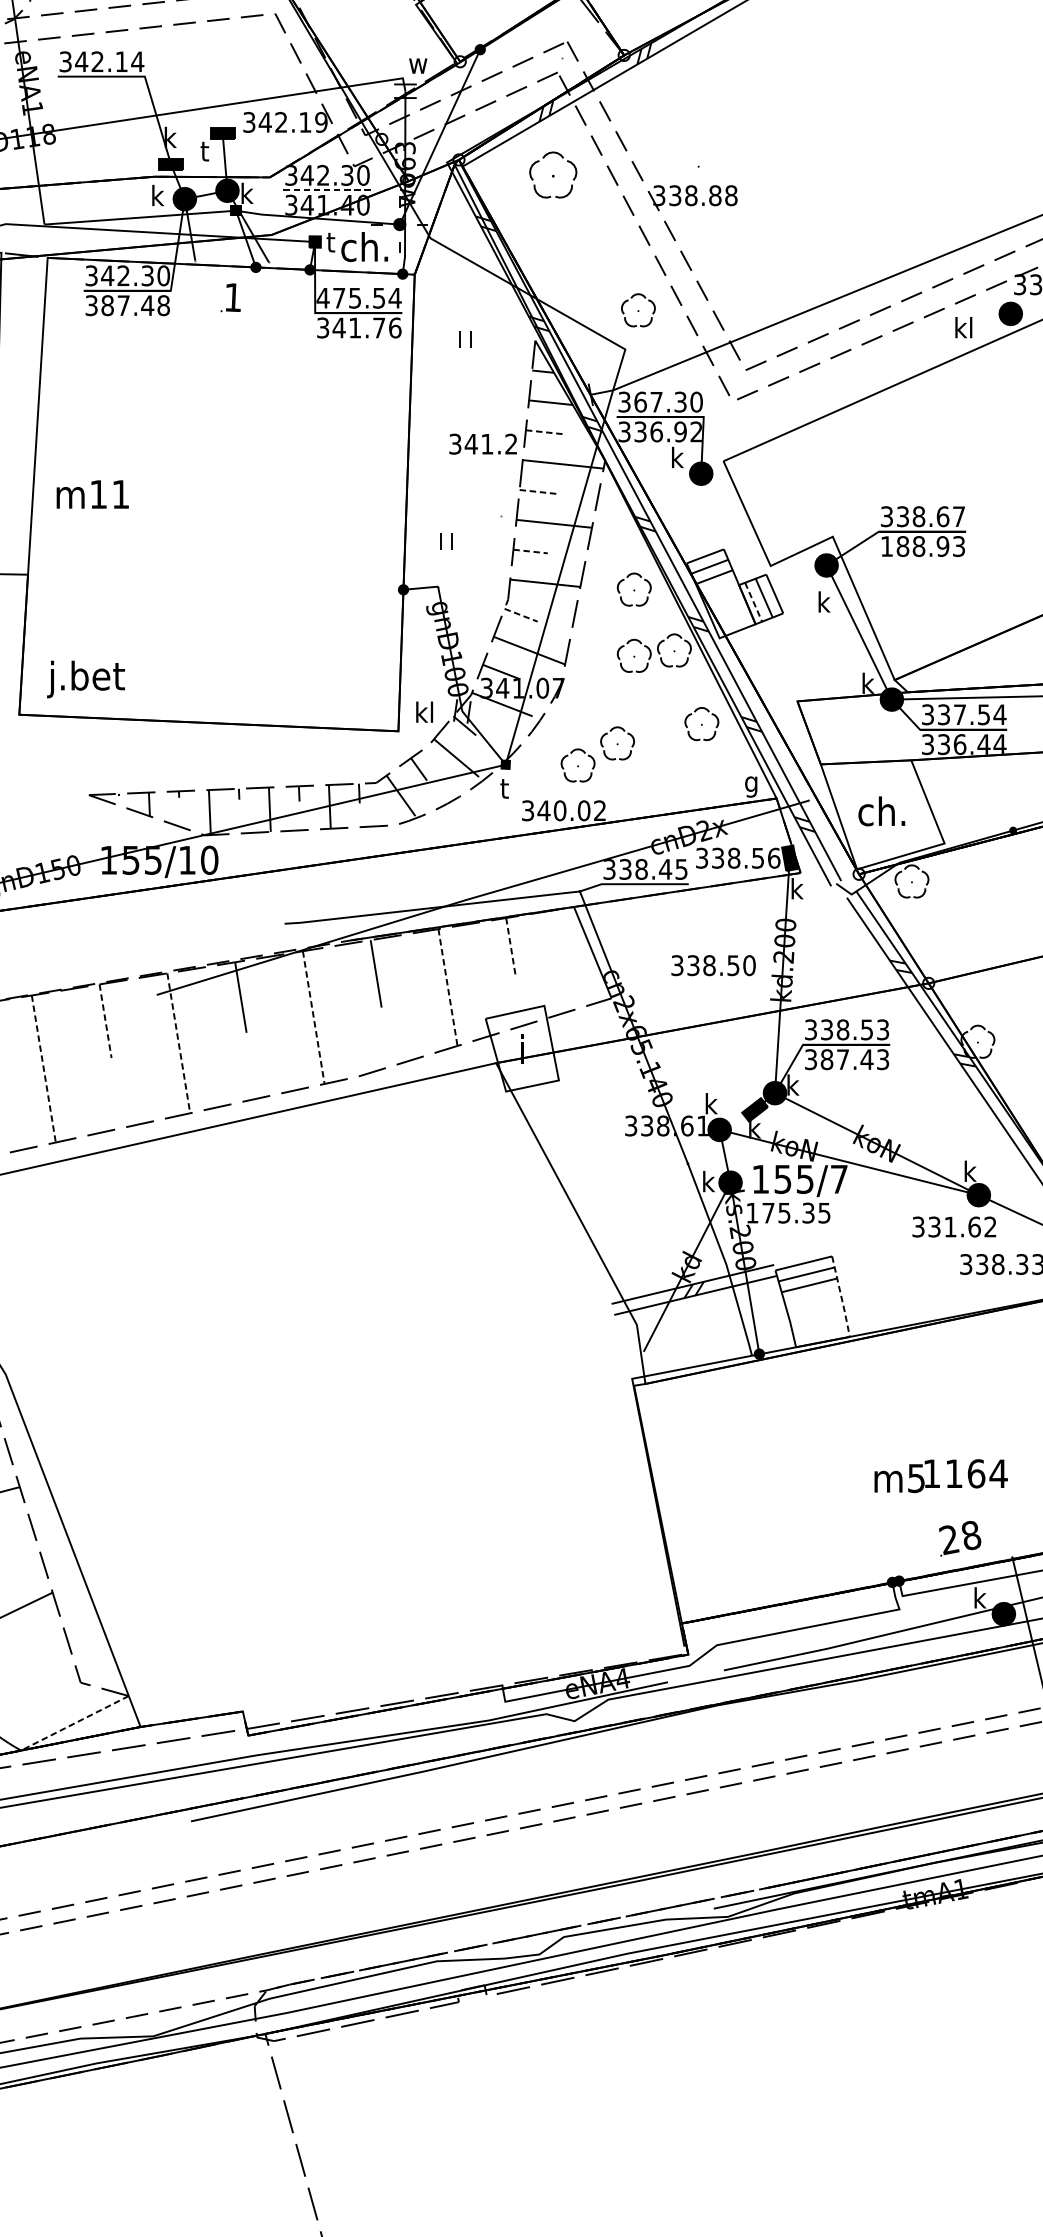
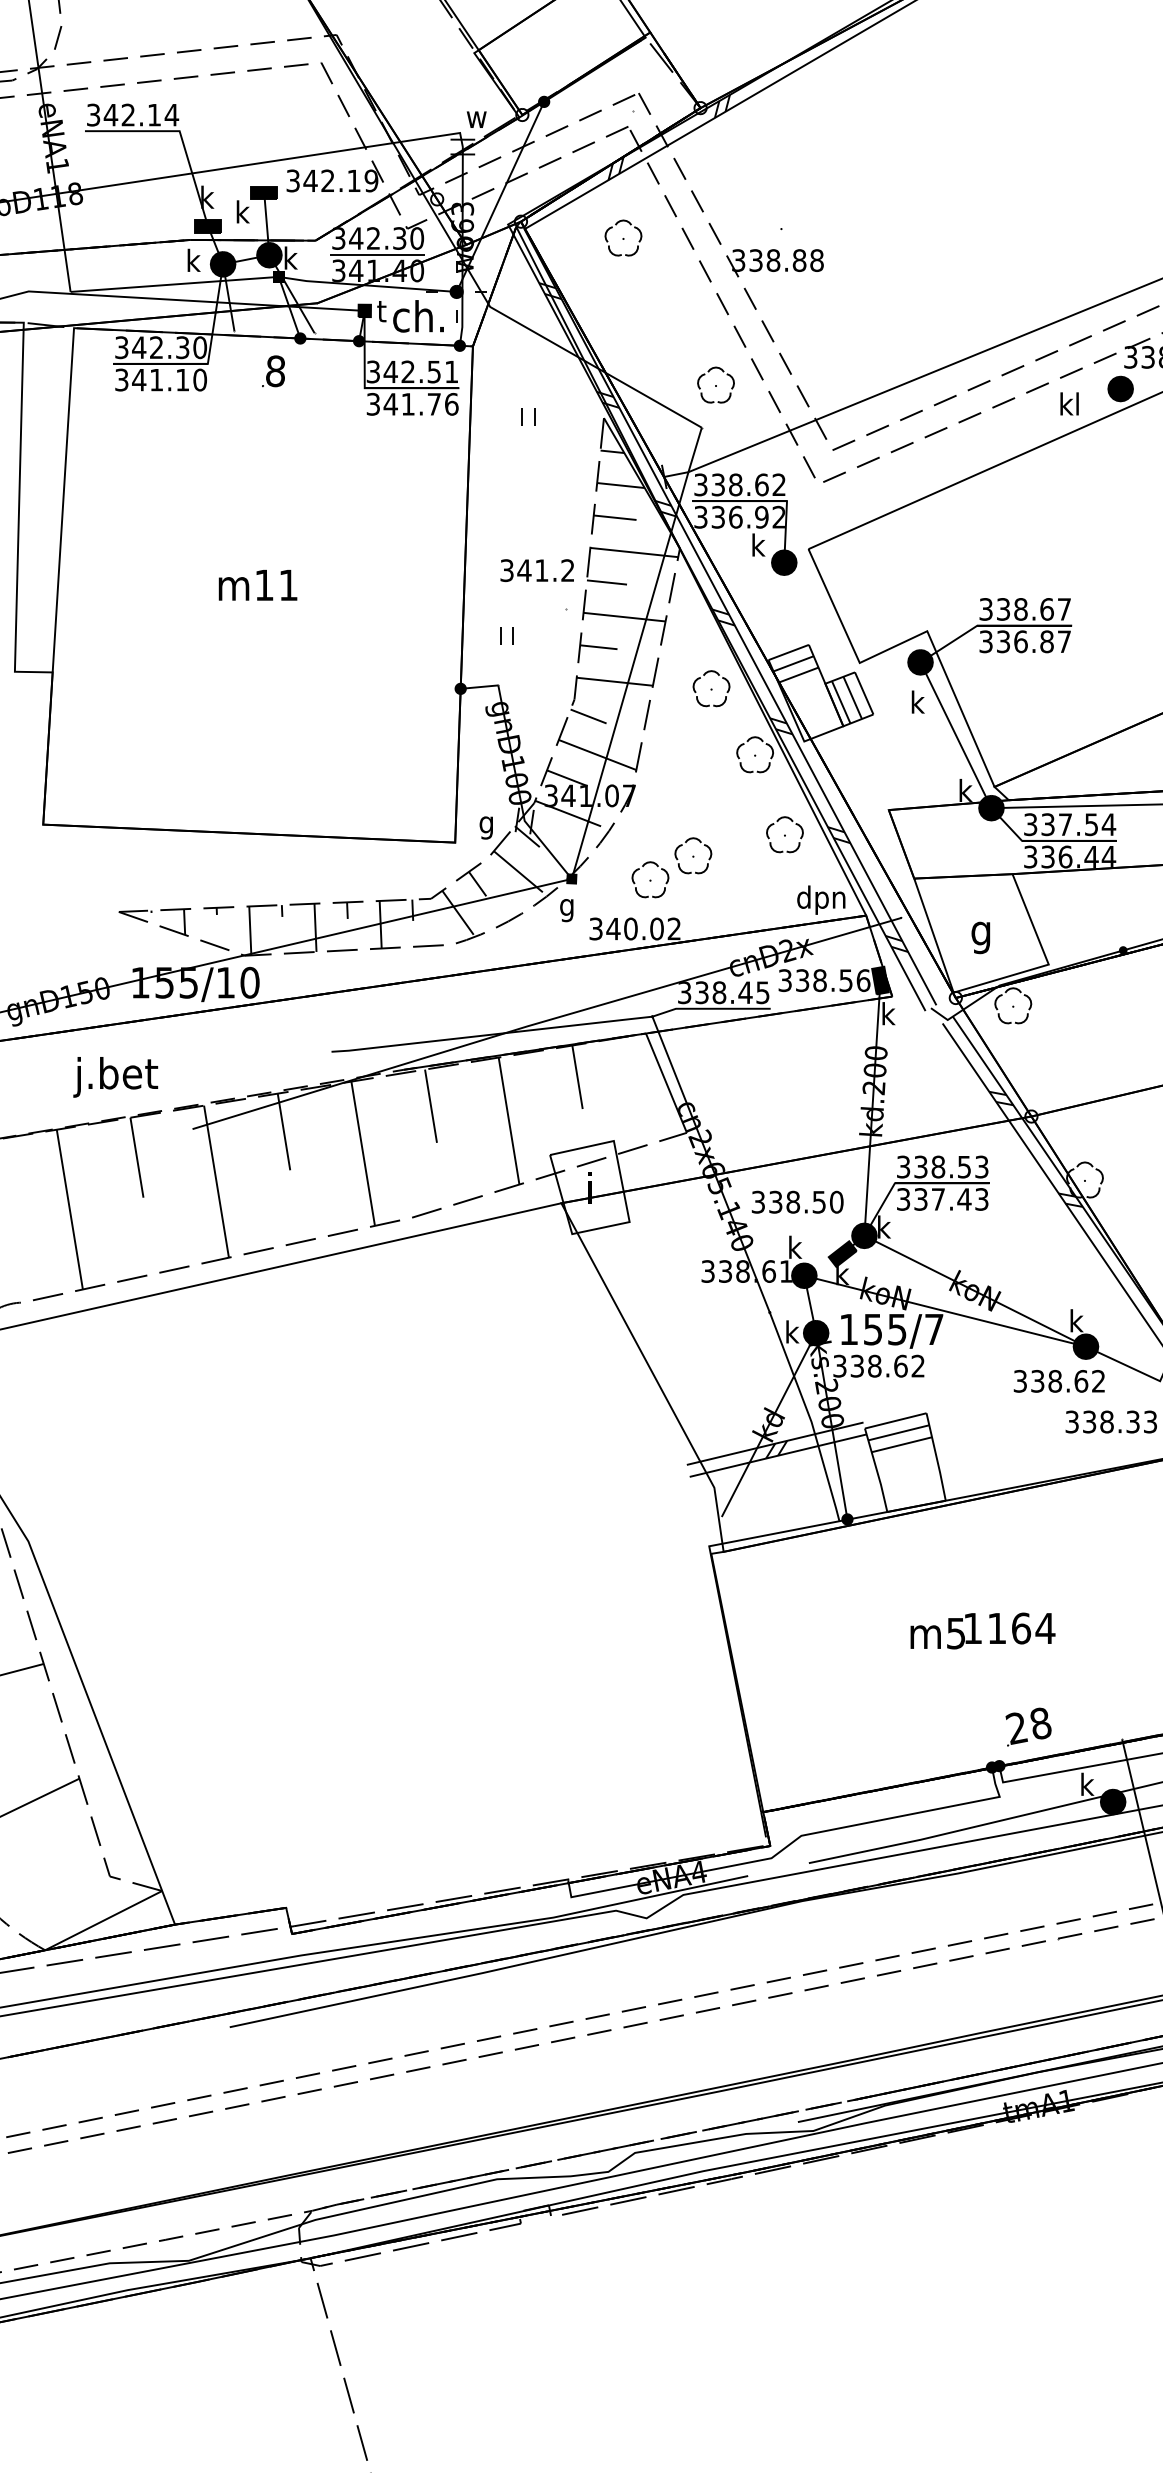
text: (202, 150) -> (242, 211), t -> k
part: (553, 174) -> (623, 237), size x0.71
line: (327, 190) -> (378, 254), dashed -> solid
text: (233, 297) -> (275, 371), 1 -> 8
text: (359, 297) -> (412, 371), 475.54 -> 342.51
text: (135, 305) -> (169, 379), 387.48 -> 341.10
text: (668, 401) -> (748, 484), 367.30 -> 338.62
line: (545, 432) -> (615, 517), dashed -> solid
text: (482, 444) -> (536, 570), moved
line: (538, 491) -> (607, 582), dashed -> solid
text: (92, 494) -> (257, 585), moved
text: (922, 546) -> (1024, 641), 188.93 -> 336.87
line: (530, 551) -> (598, 647), dashed -> solid
line: (753, 602) -> (841, 702), dashed -> solid
line: (522, 615) -> (589, 716), dashed -> solid
part: (634, 655) -> (711, 760), removed
text: (85, 679) -> (115, 1077), moved
text: (424, 714) -> (483, 824), kl -> g
text: (735, 783) -> (821, 899), g -> dpn
text: (501, 791) -> (567, 908), t -> g
text: (881, 814) -> (980, 933), ch. -> g
line: (510, 947) -> (577, 1077), dashed -> solid
text: (713, 964) -> (797, 1201), moved
line: (448, 987) -> (509, 1121), dashed -> solid
line: (314, 1018) -> (363, 1154), dashed -> solid
line: (105, 1021) -> (136, 1157), dashed -> solid
line: (178, 1044) -> (216, 1182), dashed -> solid
text: (826, 1059) -> (920, 1199), 387.43 -> 337.43
line: (43, 1068) -> (69, 1209), dashed -> solid
text: (787, 1212) -> (878, 1365), 175.35 -> 338.62
text: (950, 1226) -> (1055, 1380), 331.62 -> 338.62
line: (841, 1298) -> (936, 1458), dashed -> solid
text: (940, 1475) -> (982, 1630), moved
text: (960, 1538) -> (1028, 1726), moved
line: (74, 1723) -> (103, 1920), dashed -> solid

